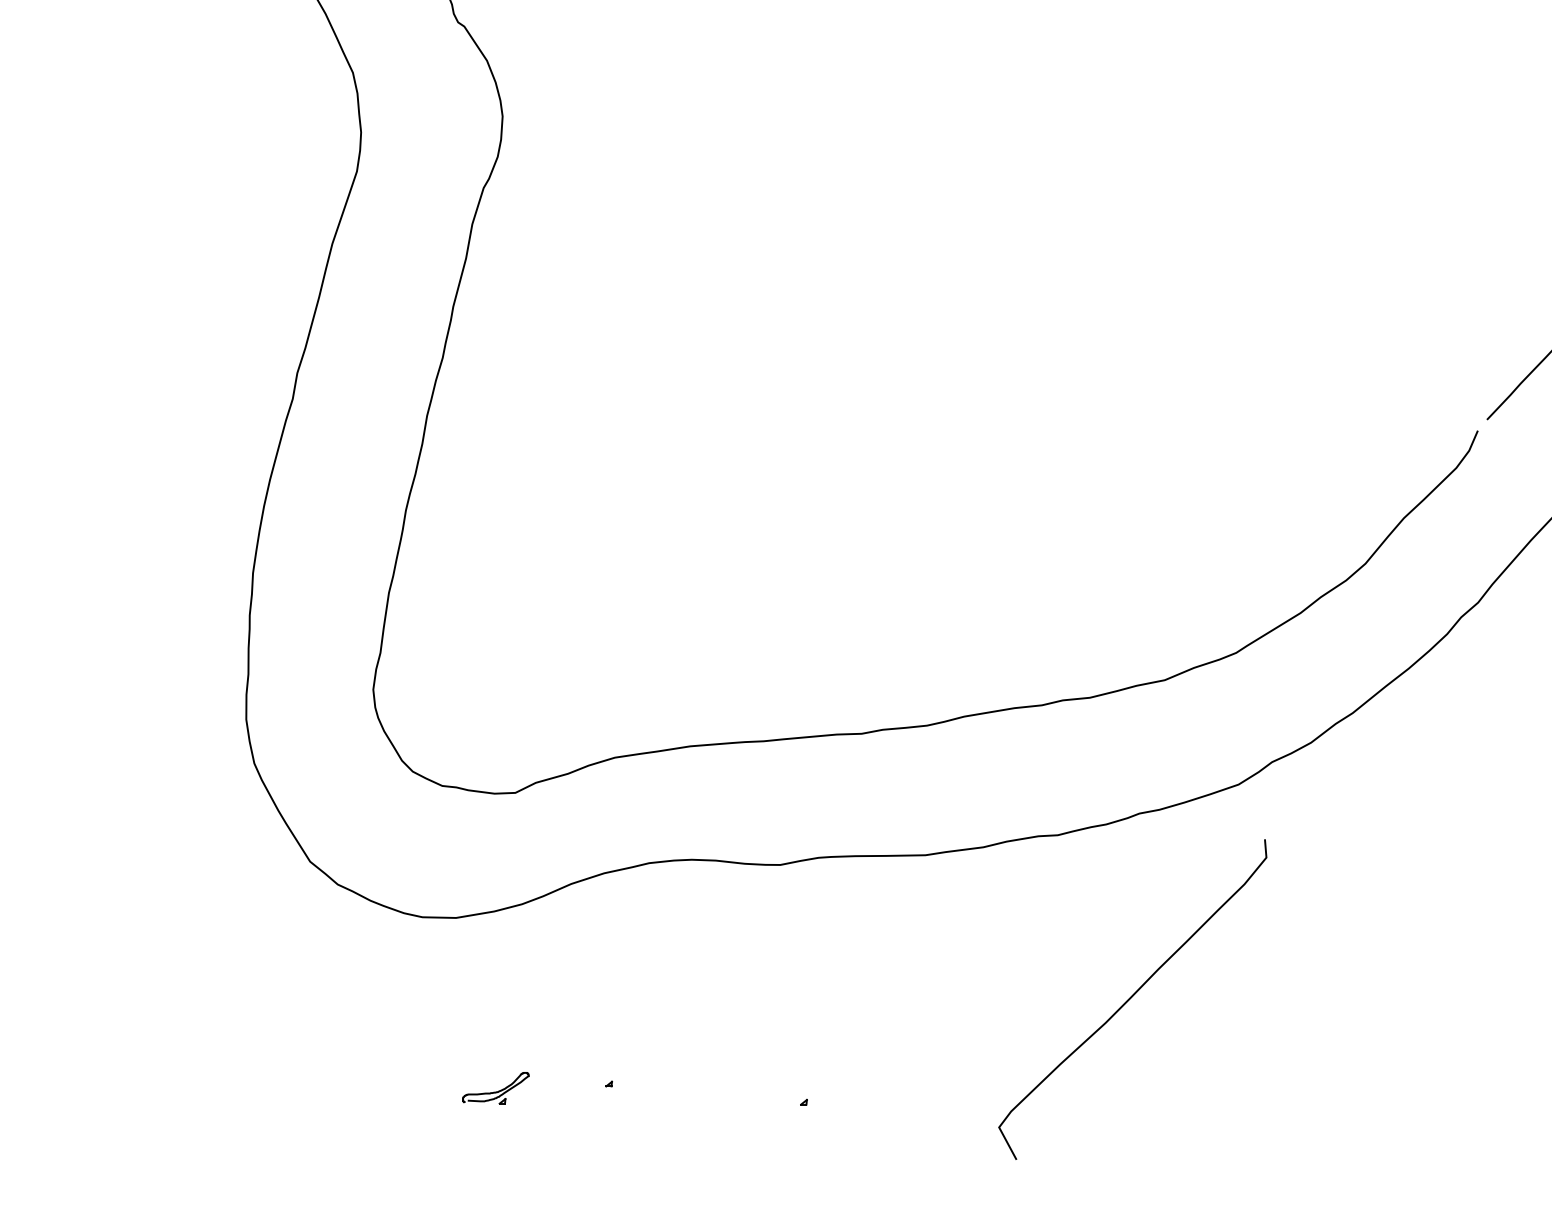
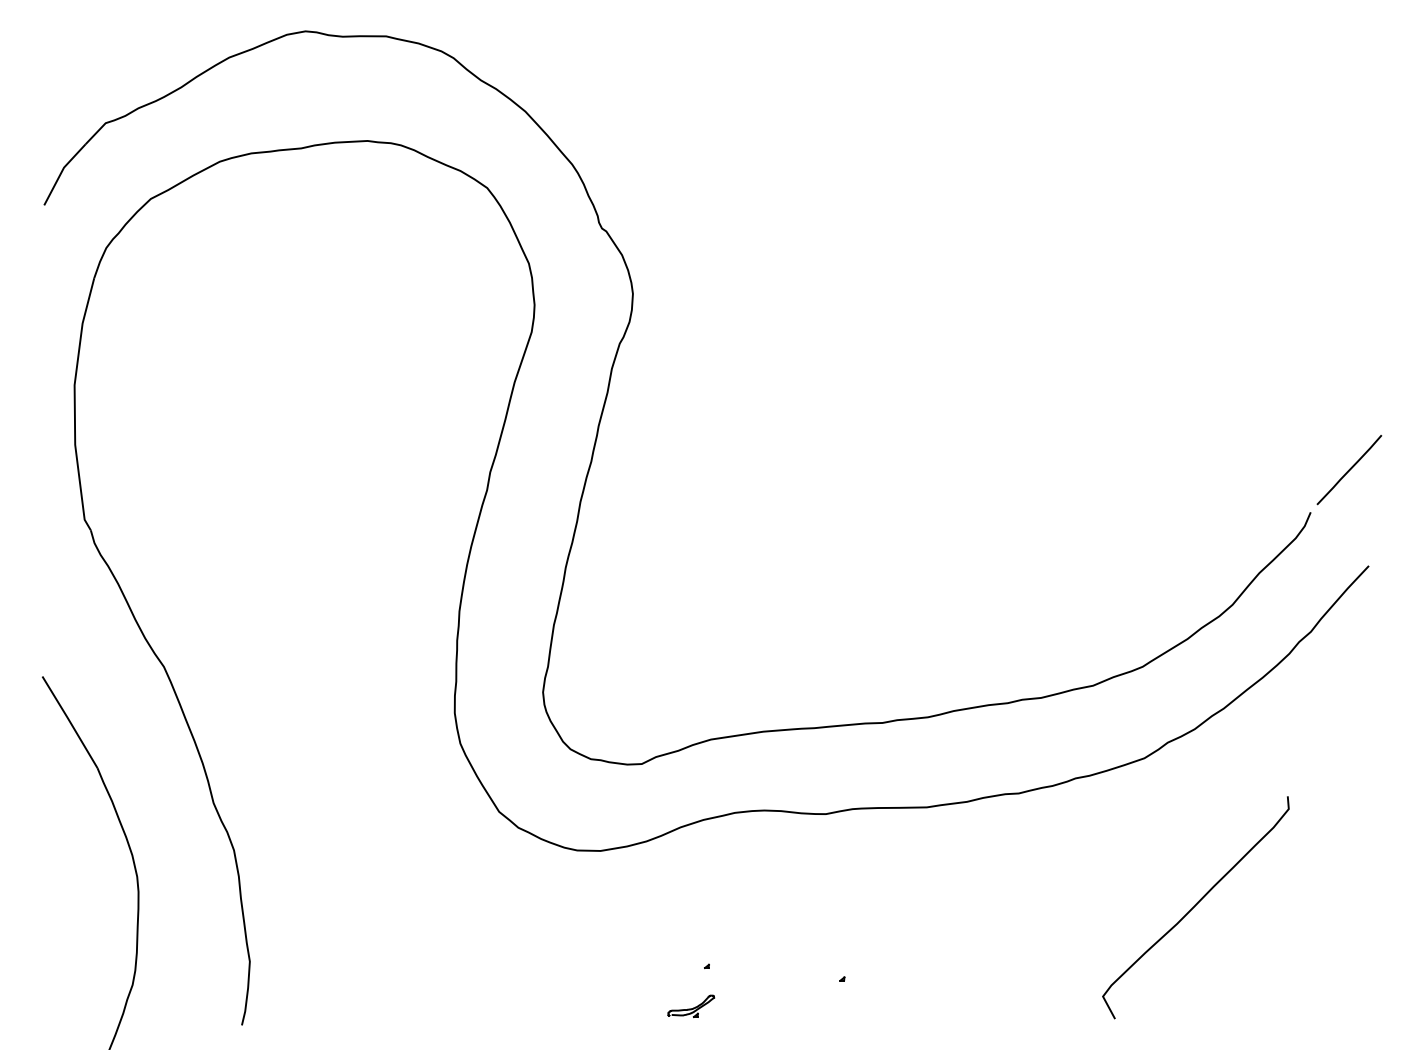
curve: (1132, 997) -> (1195, 906), moved
part: (496, 1087) -> (691, 1005), moved

